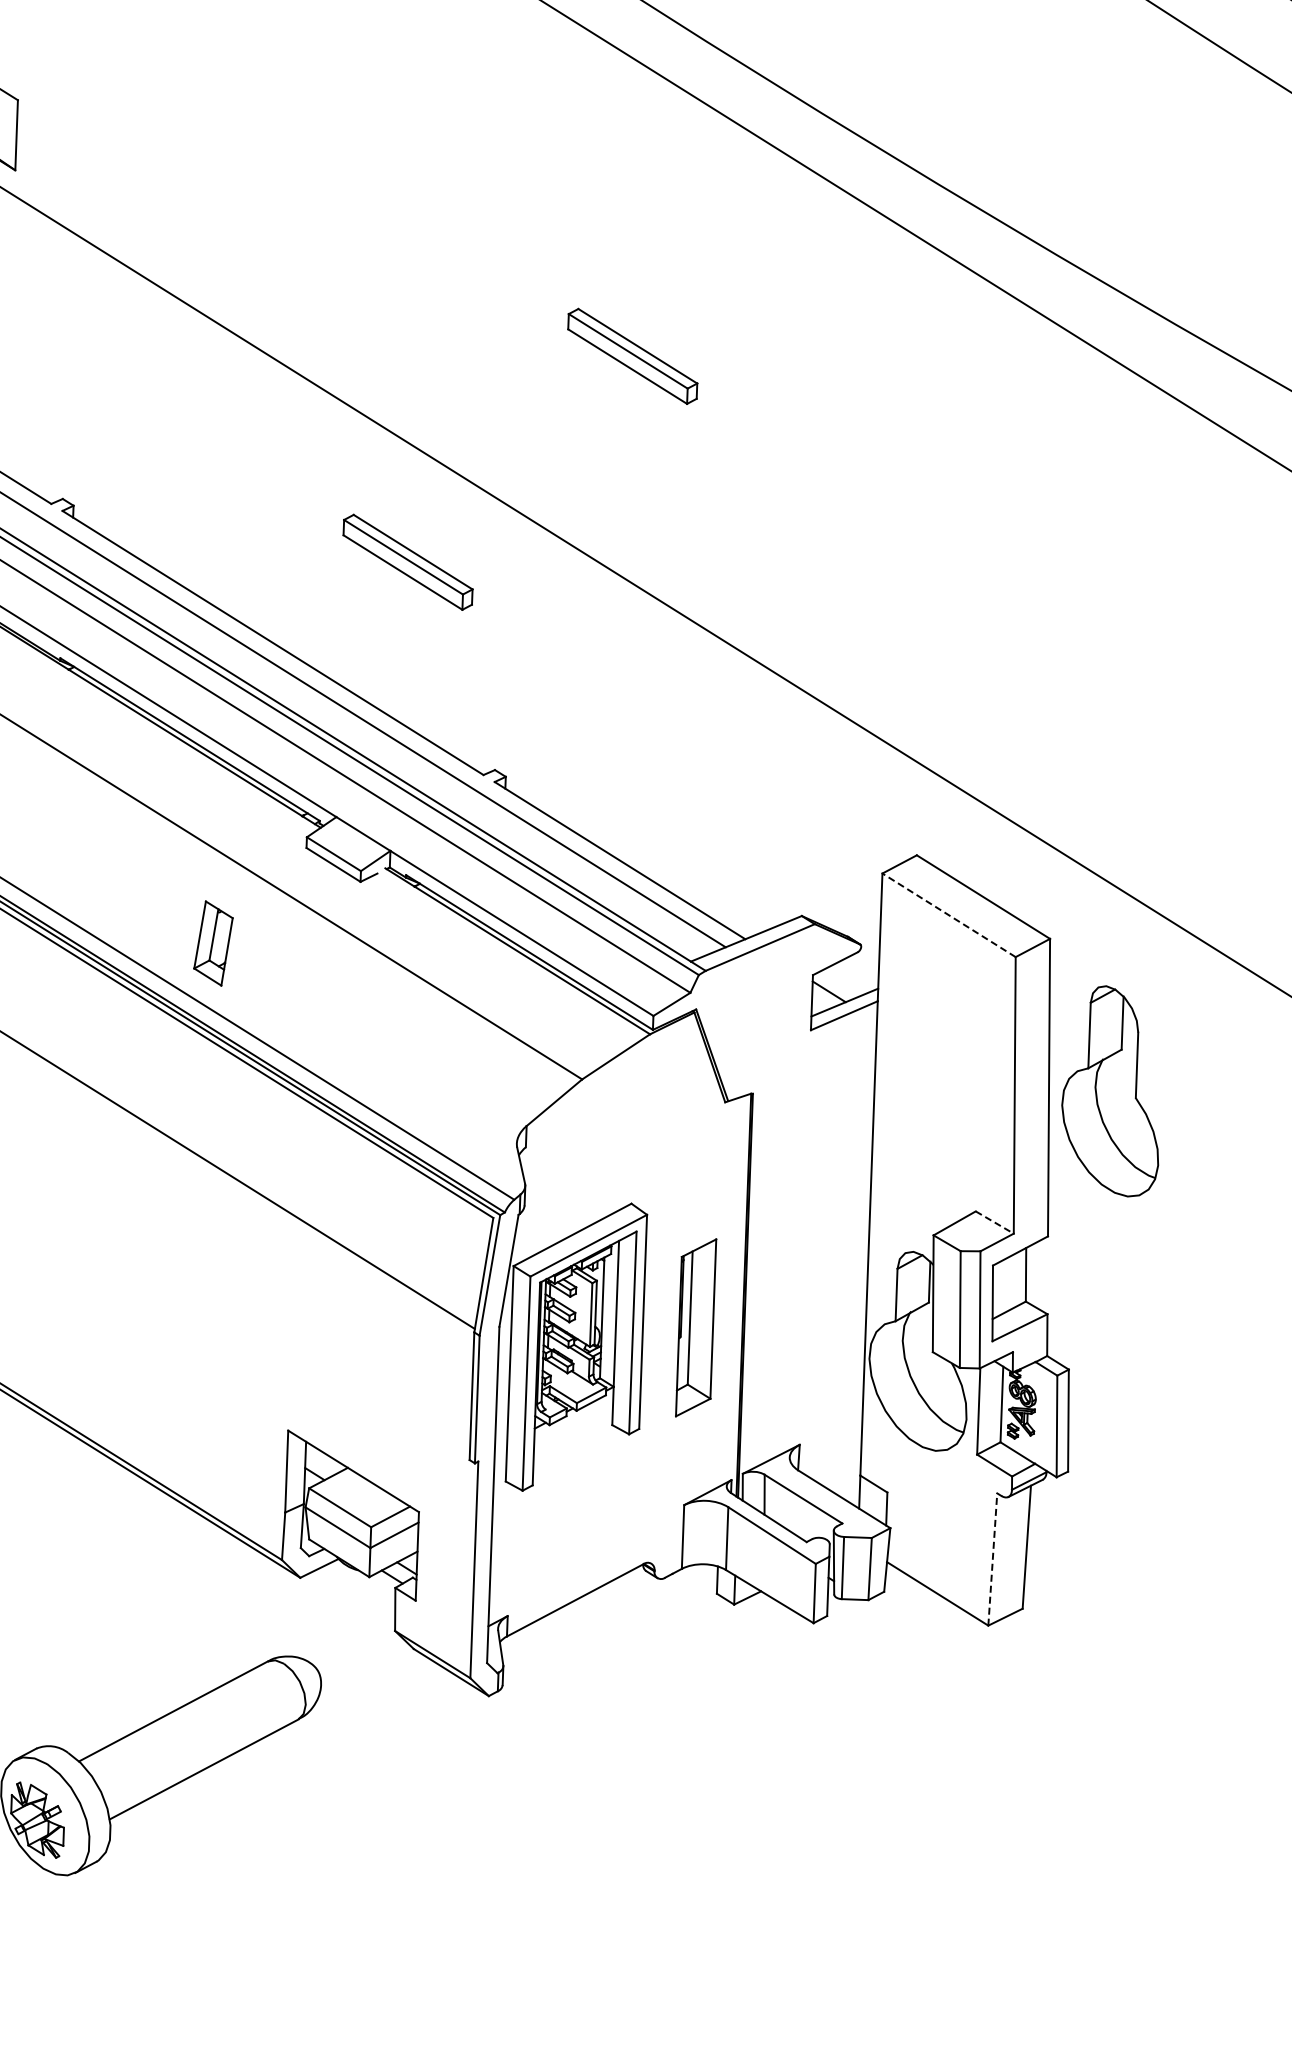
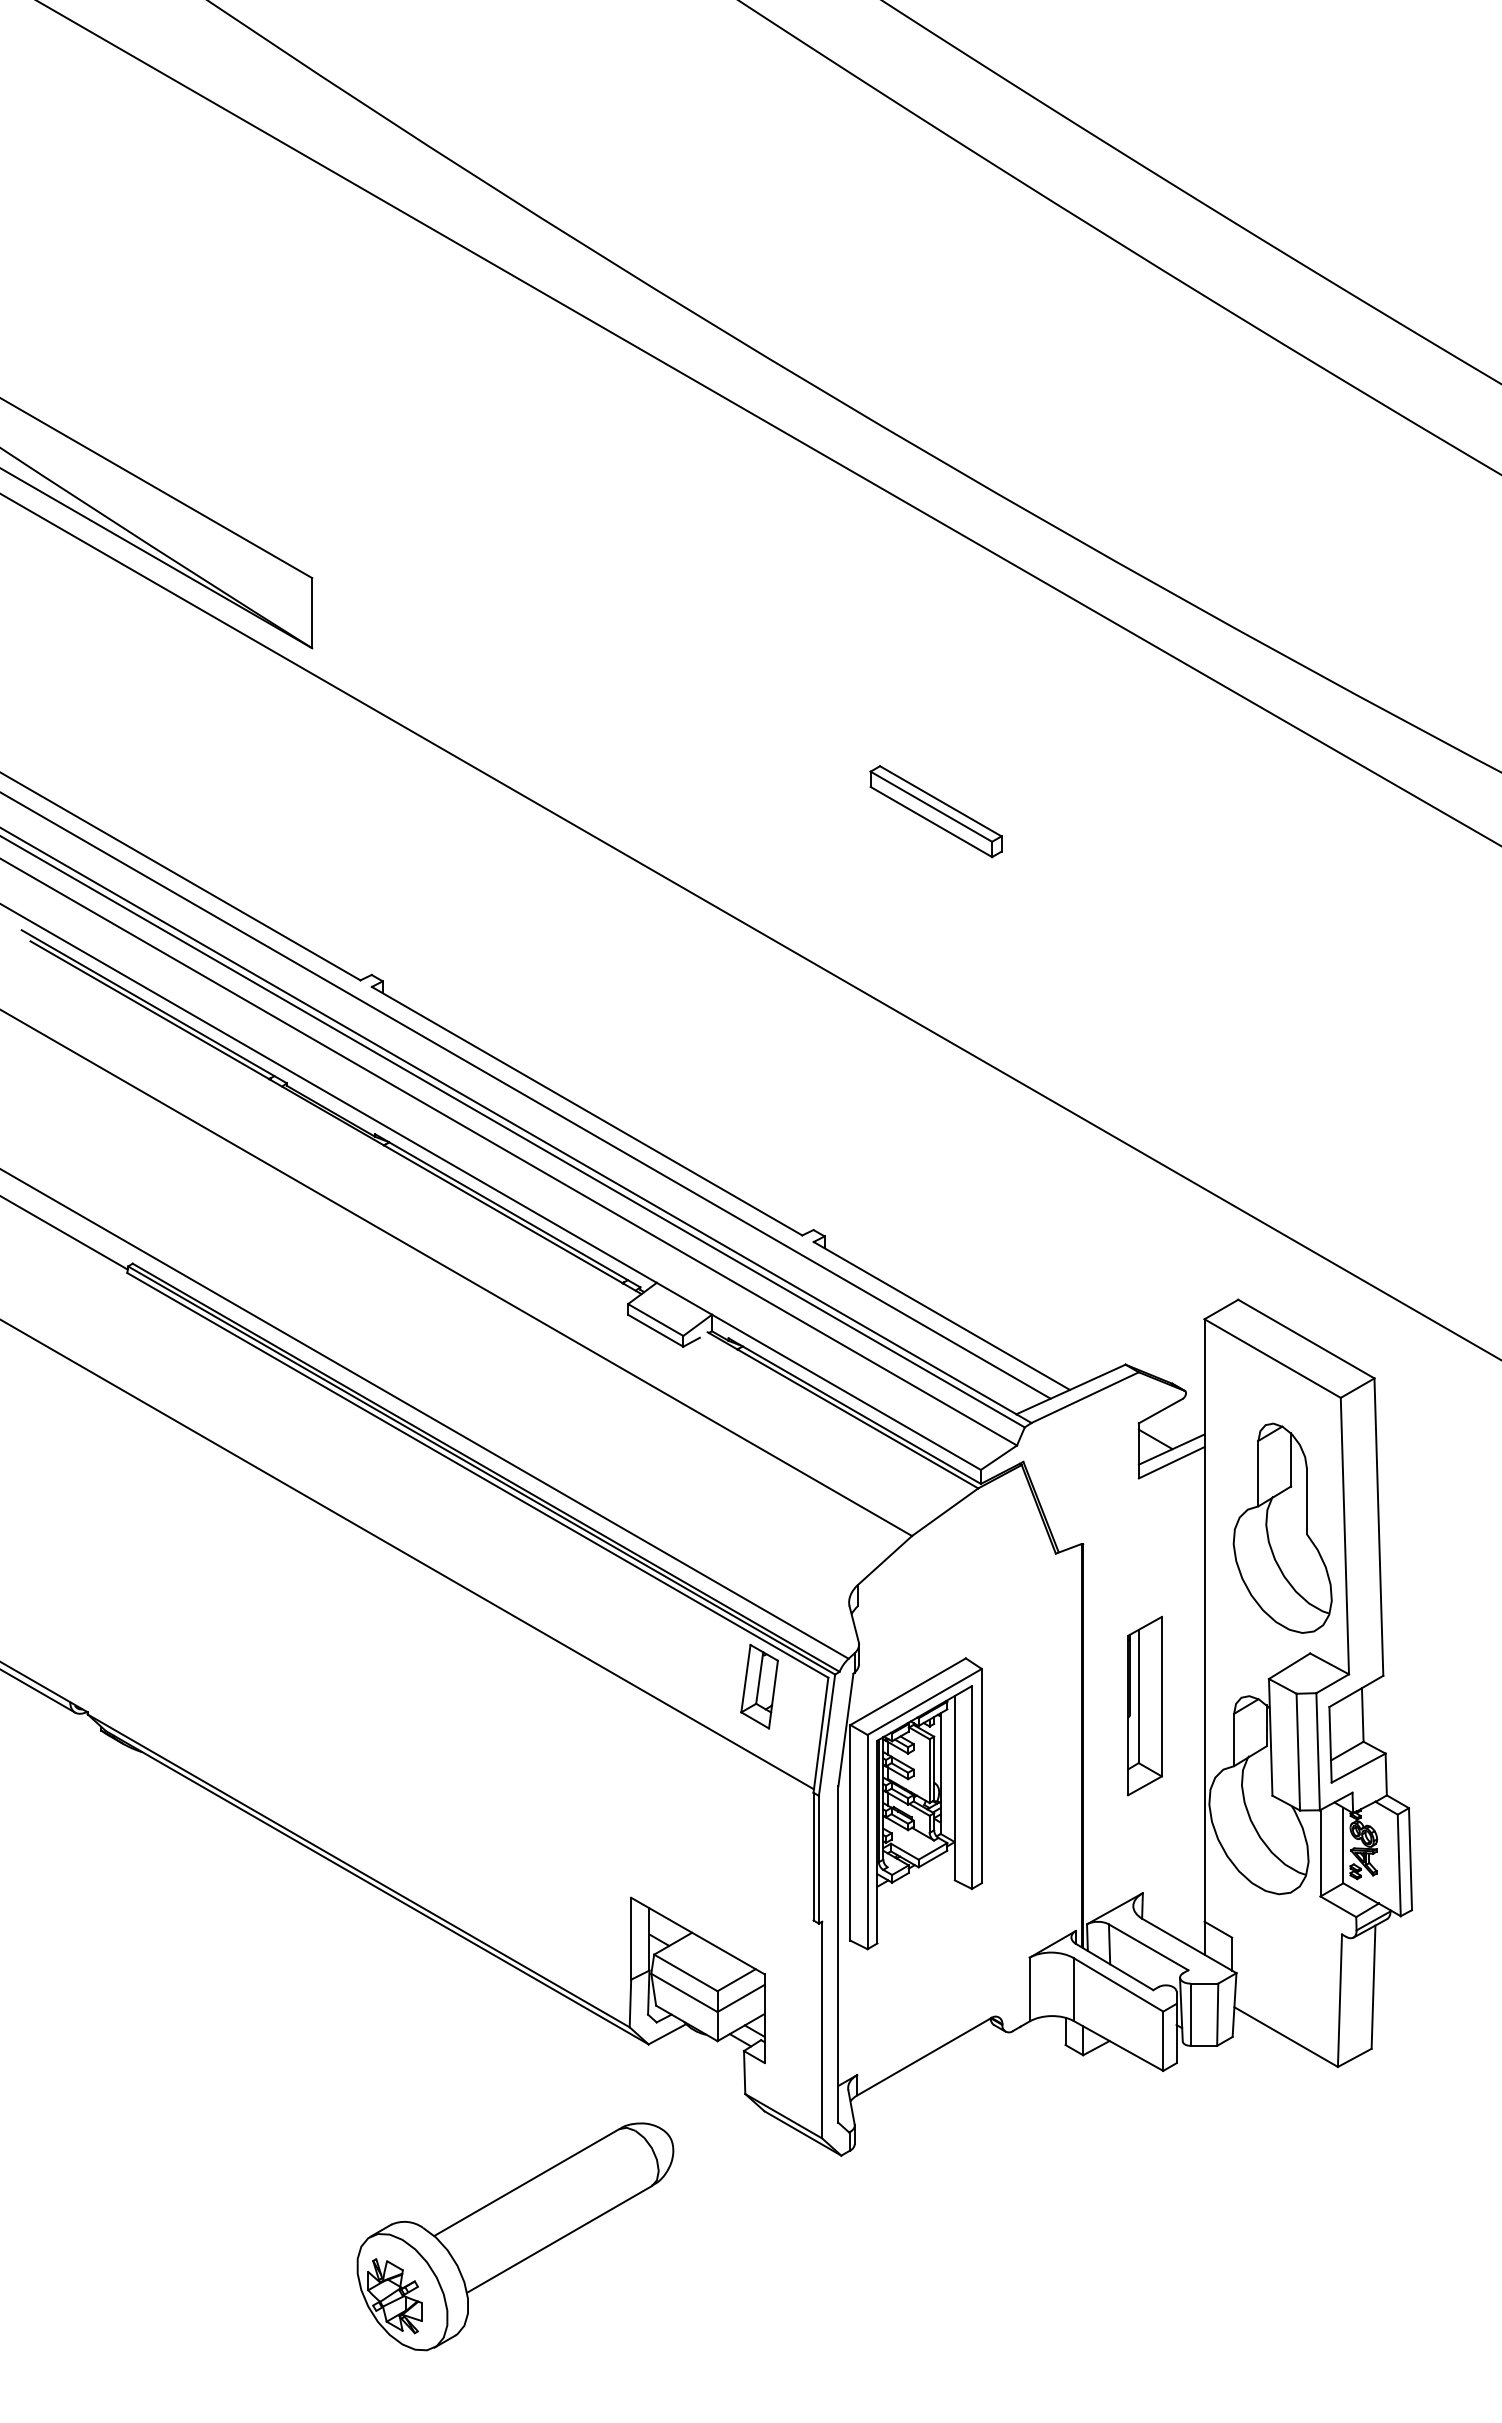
part: (407, 562) -> (718, 1025), removed
line: (948, 915) -> (1272, 1358), dashed -> solid
part: (213, 943) -> (759, 1686), moved
part: (1111, 1090) -> (1282, 1527), moved
line: (995, 1223) -> (1330, 1664), dashed -> solid
part: (695, 1328) -> (1144, 1706), moved
line: (992, 1559) -> (1339, 2000), dashed -> solid

